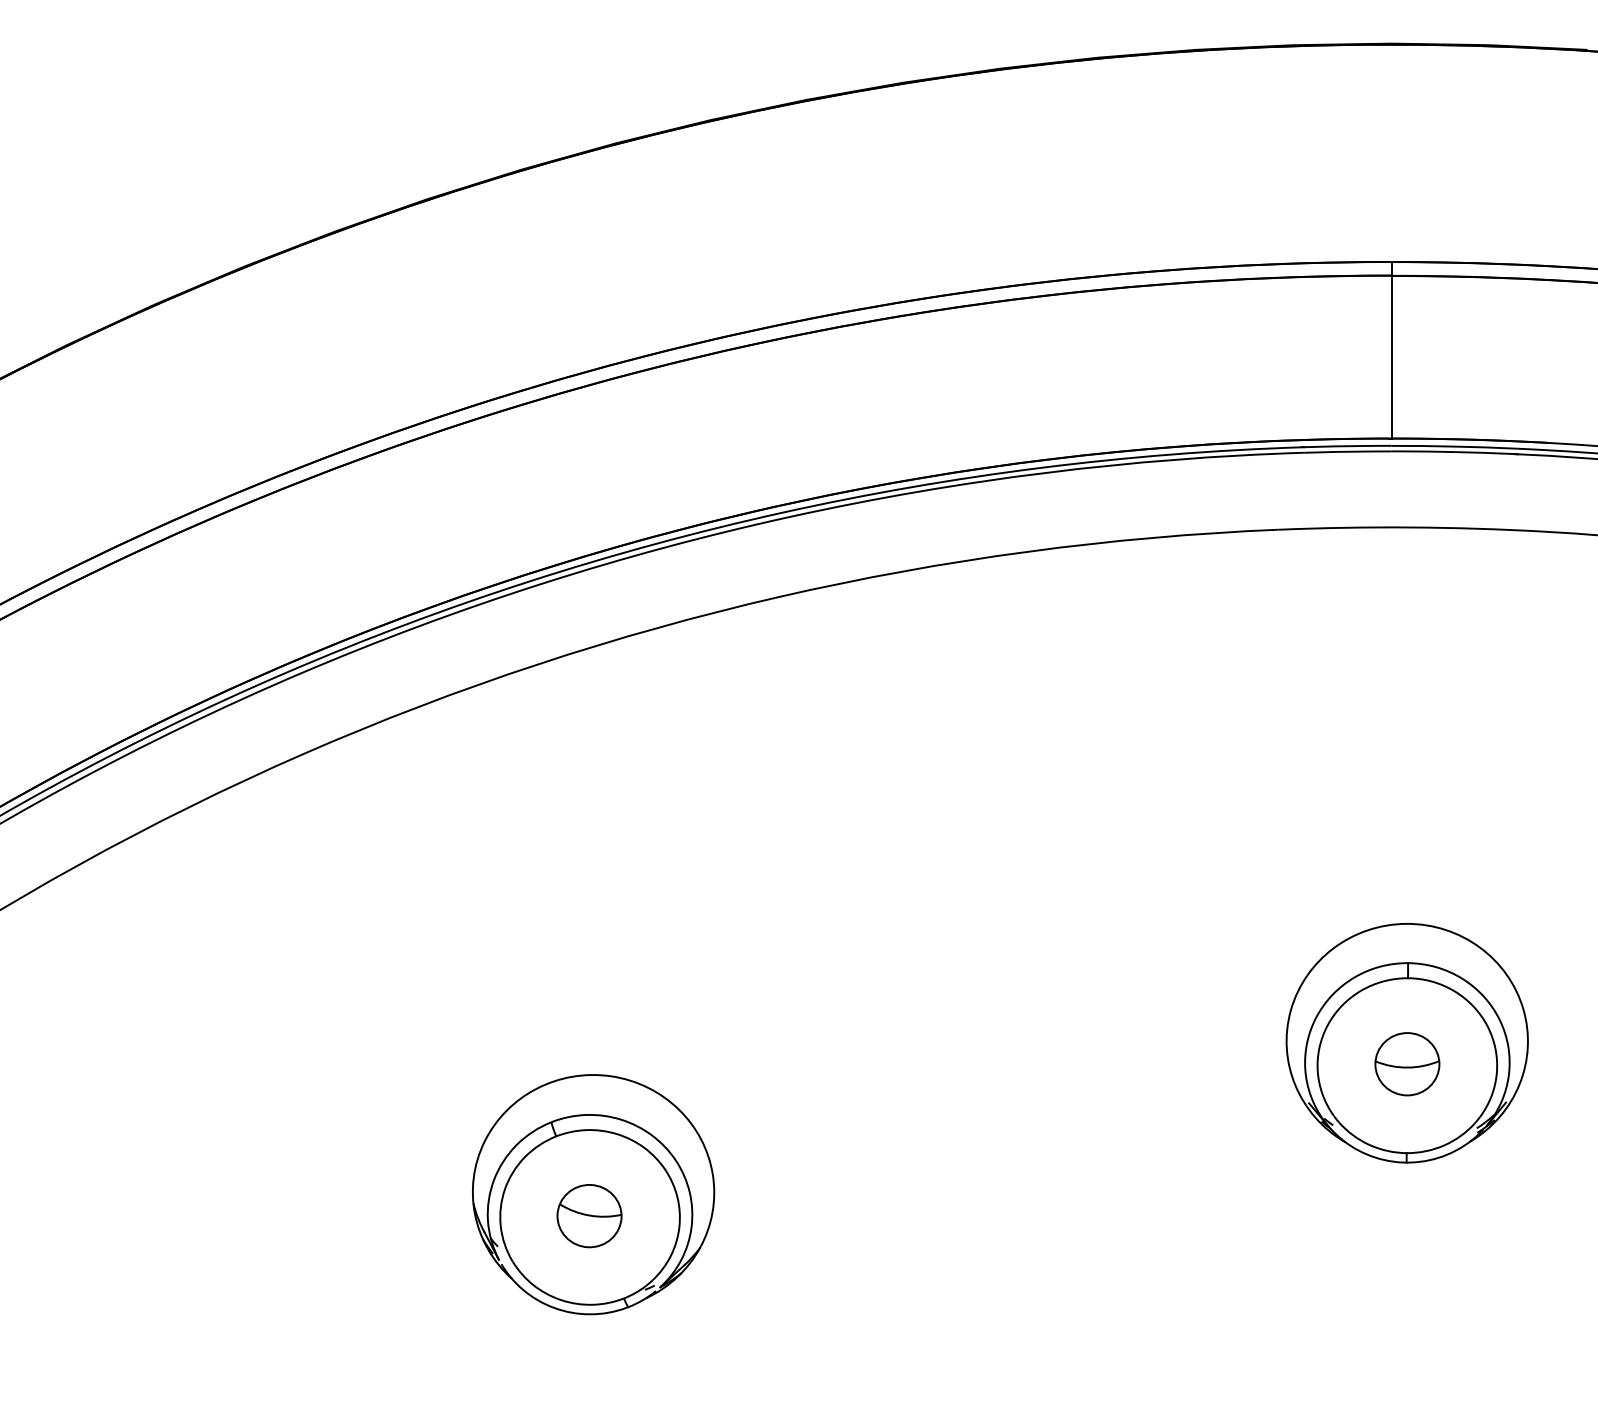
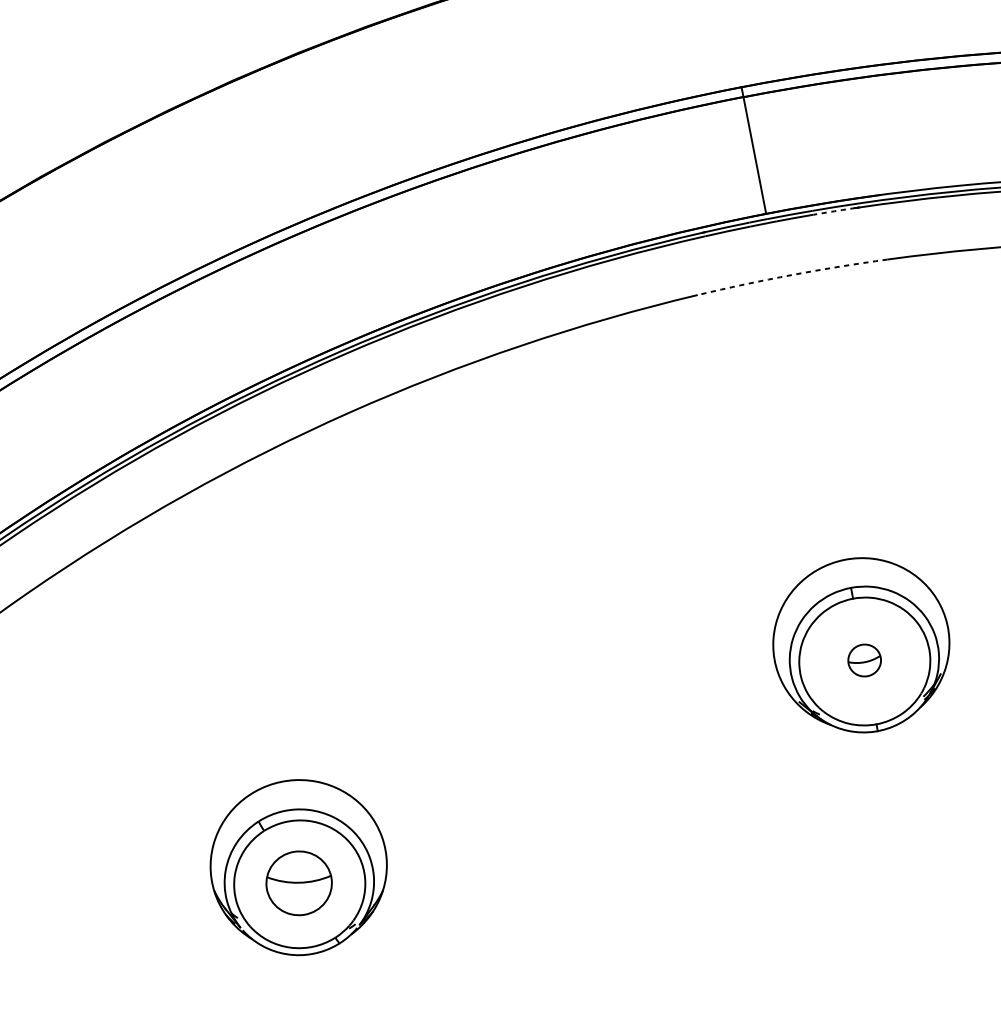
arc: (1484, 452) -> (834, 210), solid -> dashed
arc: (1410, 527) -> (792, 275), solid -> dashed
part: (1407, 1064) -> (864, 660), size x0.7
part: (589, 1216) -> (299, 883), size x1.4

